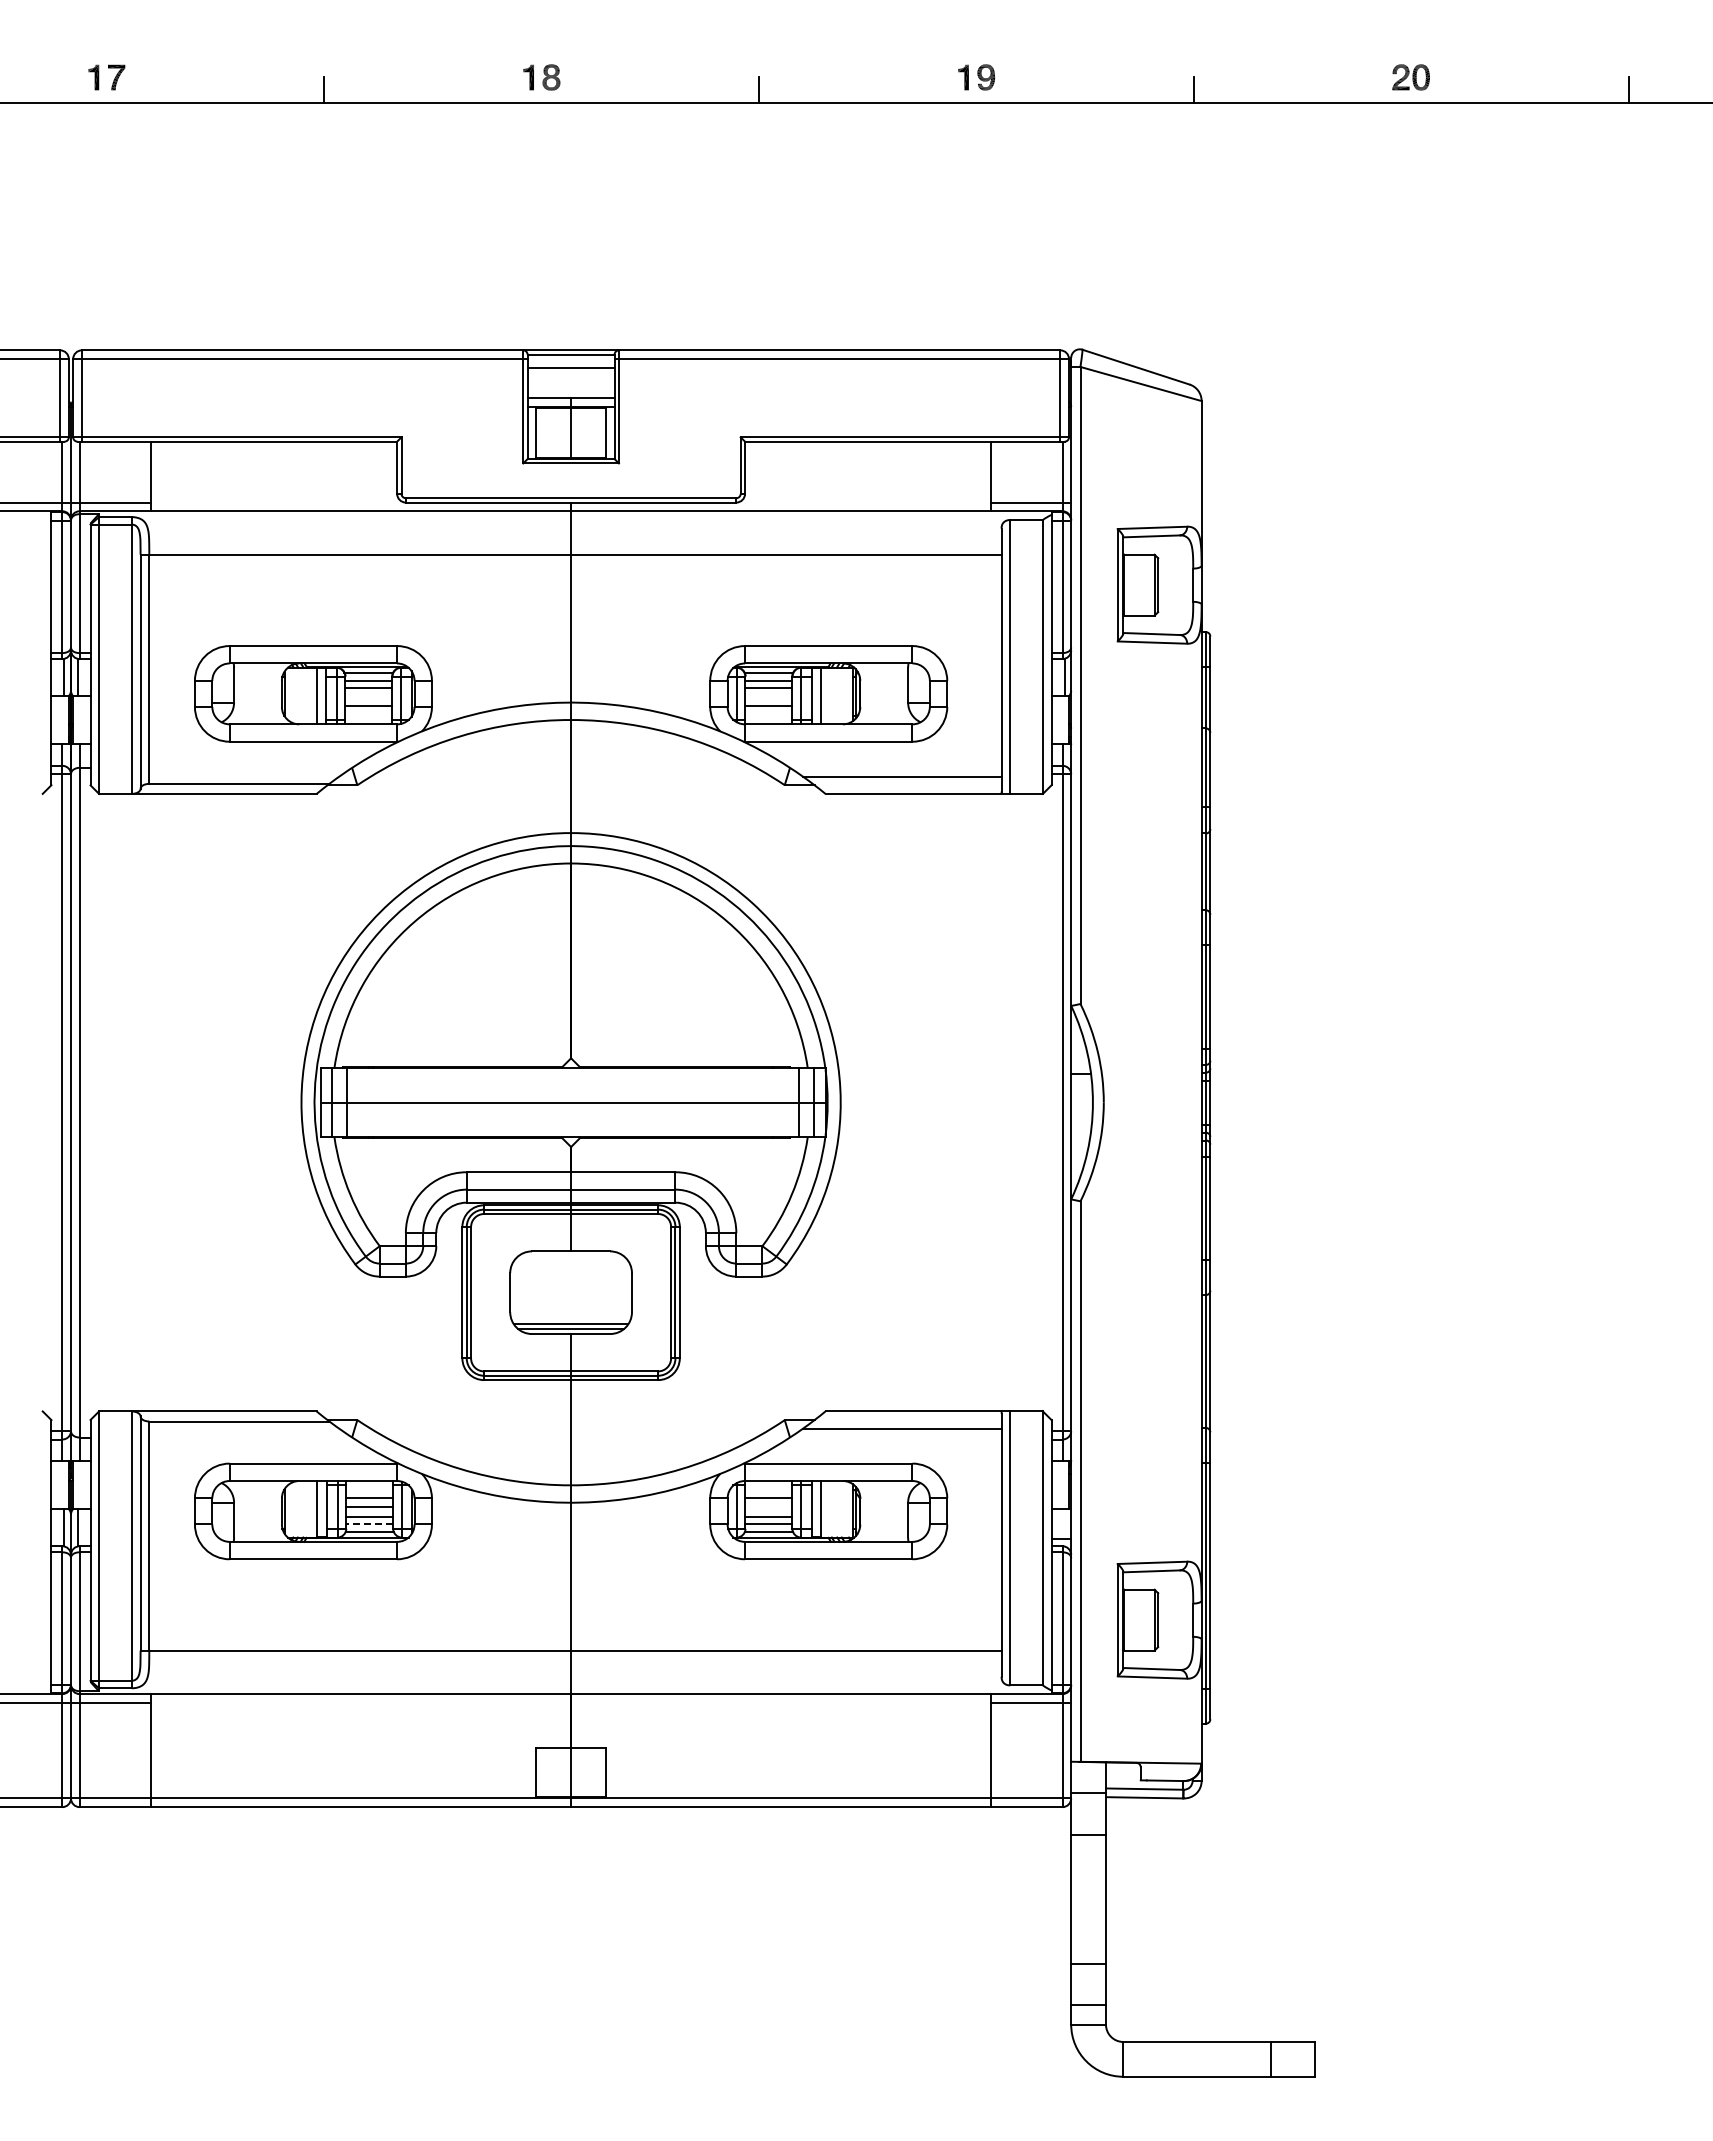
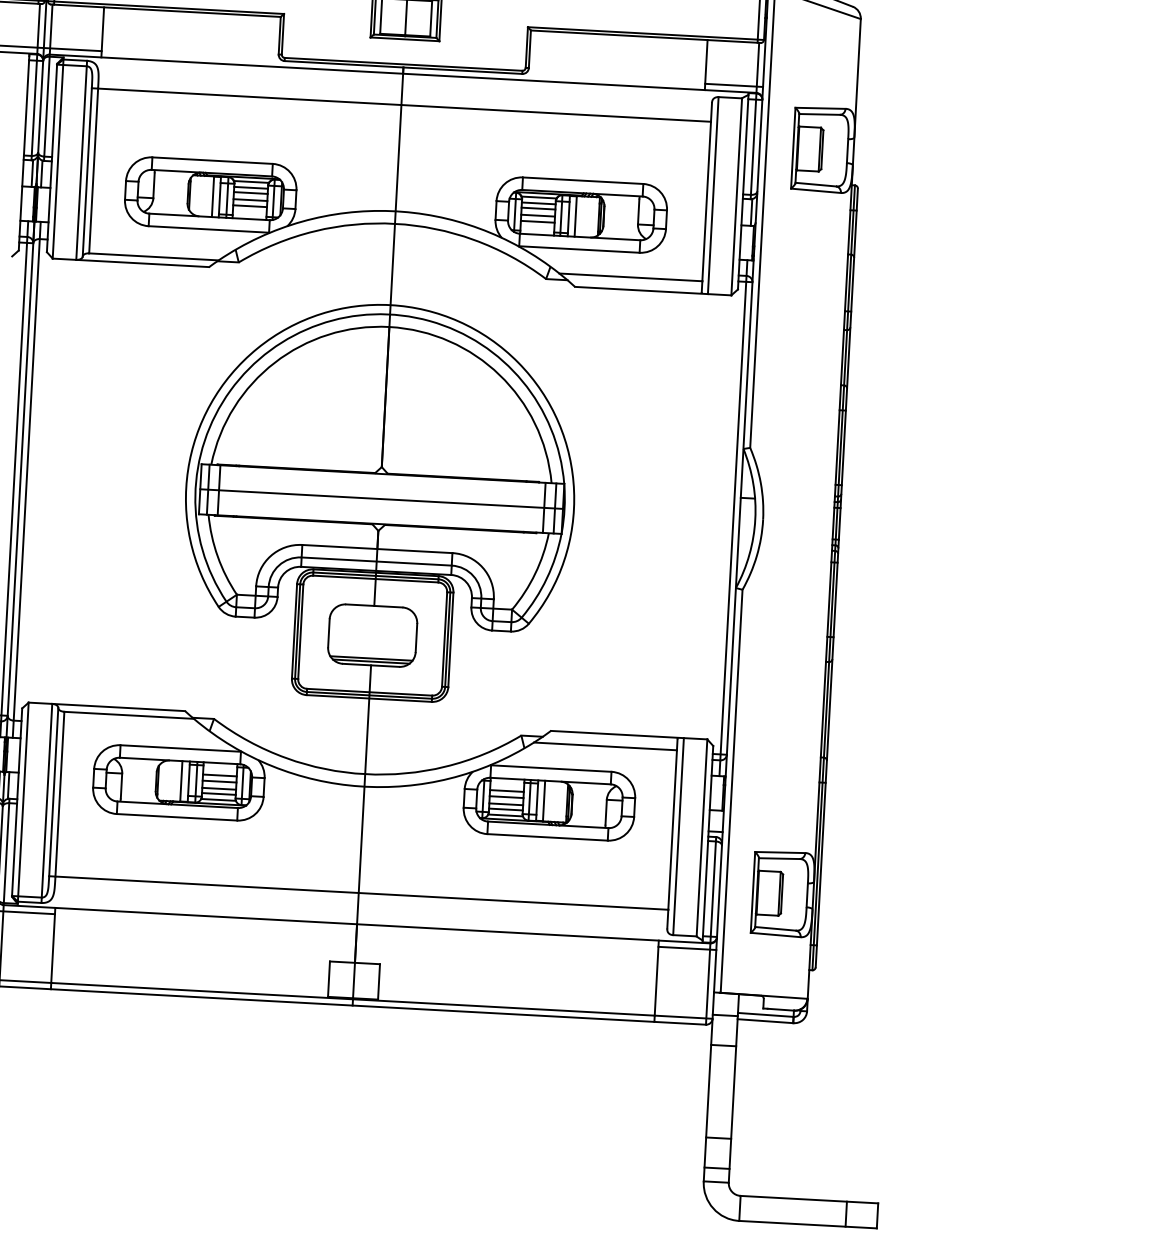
line: (368, 697) -> (250, 199), added
line: (768, 697) -> (537, 215), added
line: (768, 1506) -> (506, 797), added
line: (369, 1523) -> (218, 793), dashed -> solid

